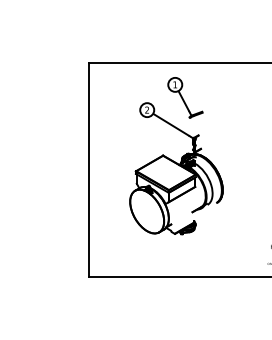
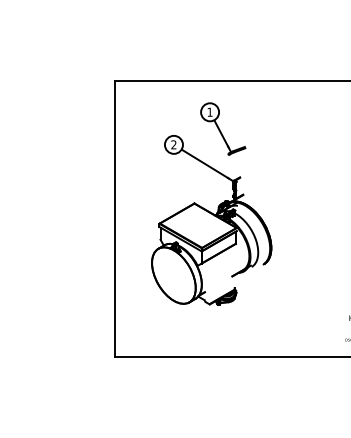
part: (181, 158) -> (217, 207), moved

